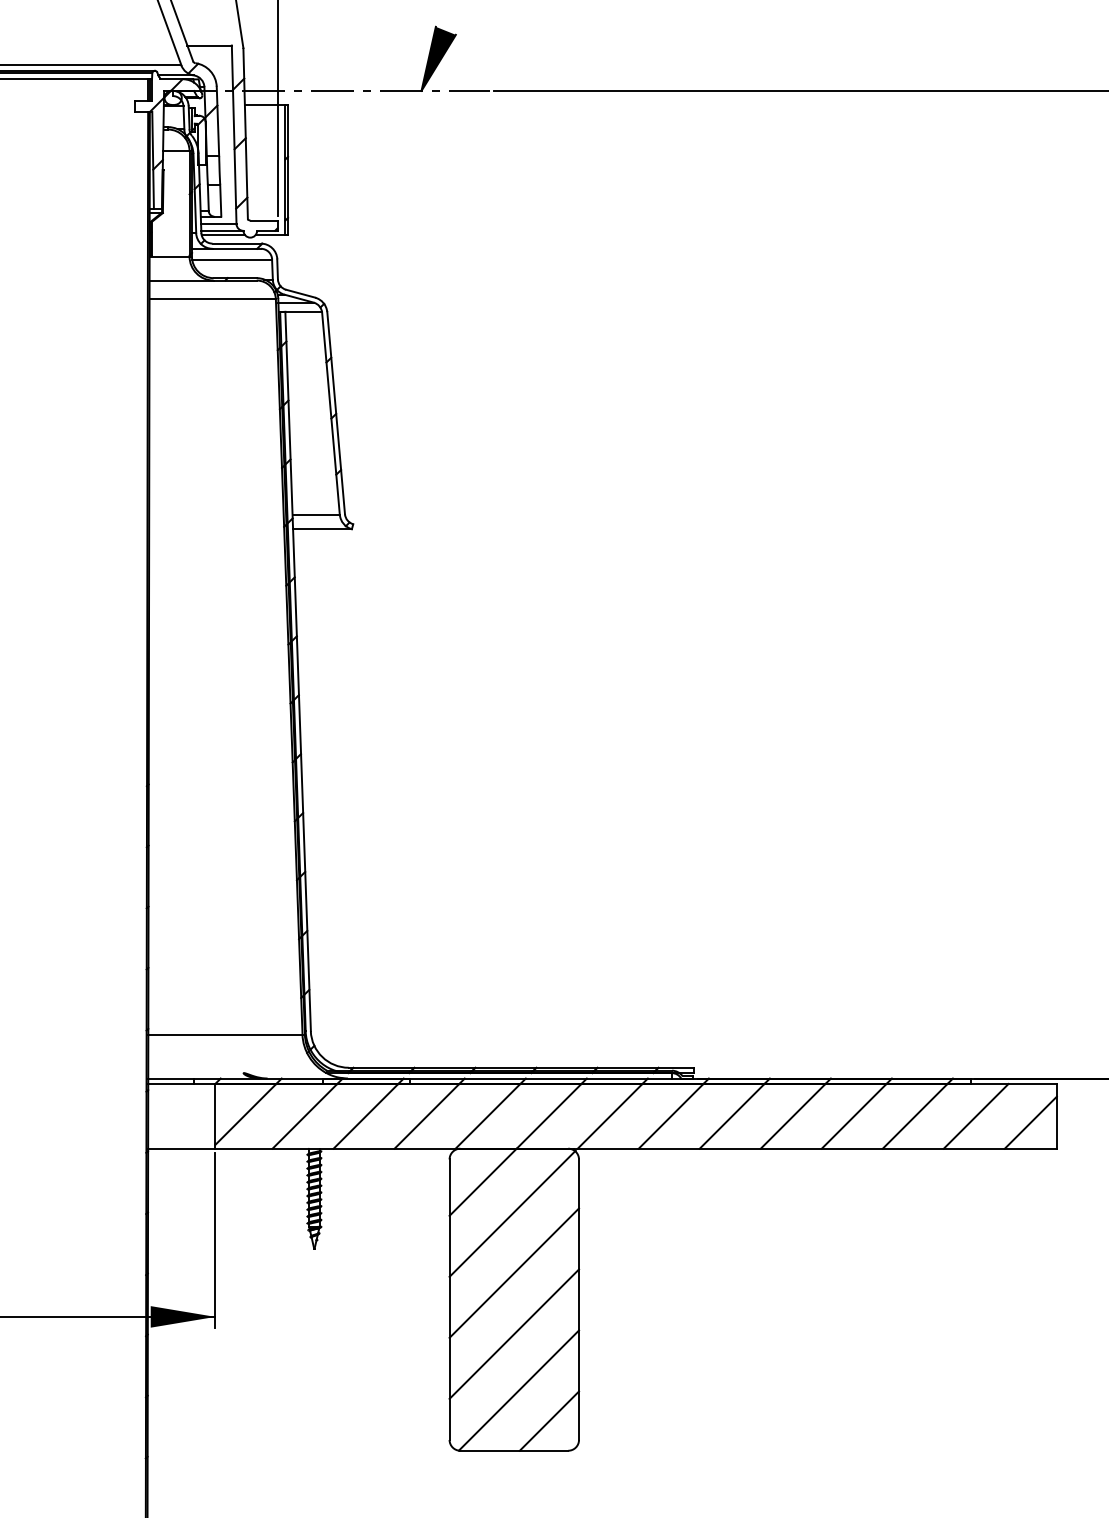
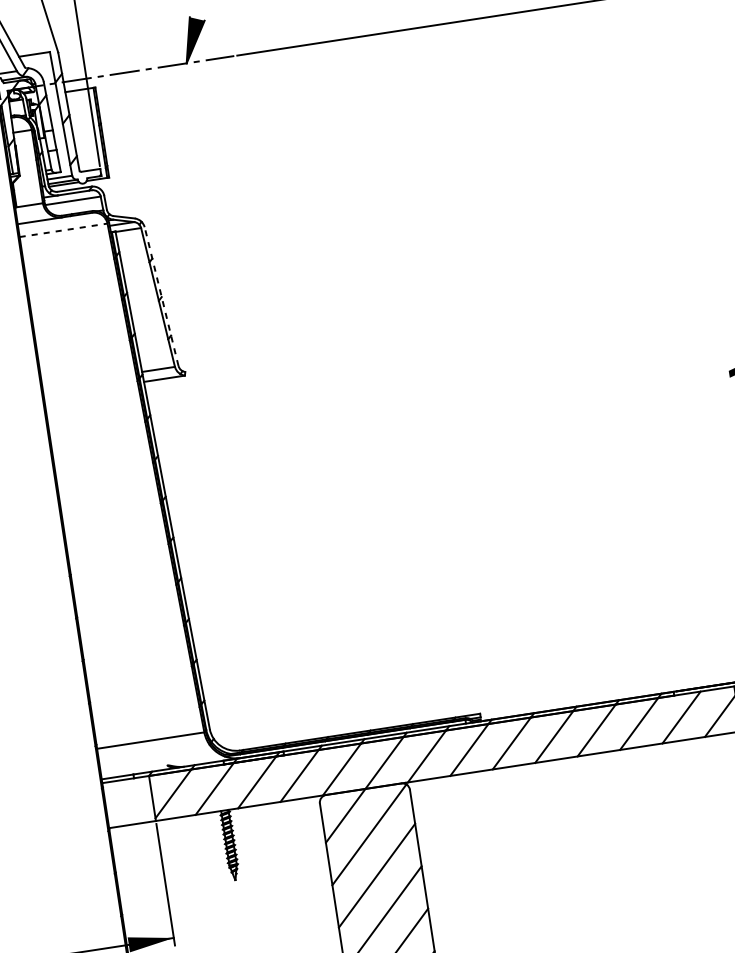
line: (213, 299) -> (64, 230), solid -> dashed
line: (336, 413) -> (161, 296), solid -> dashed

